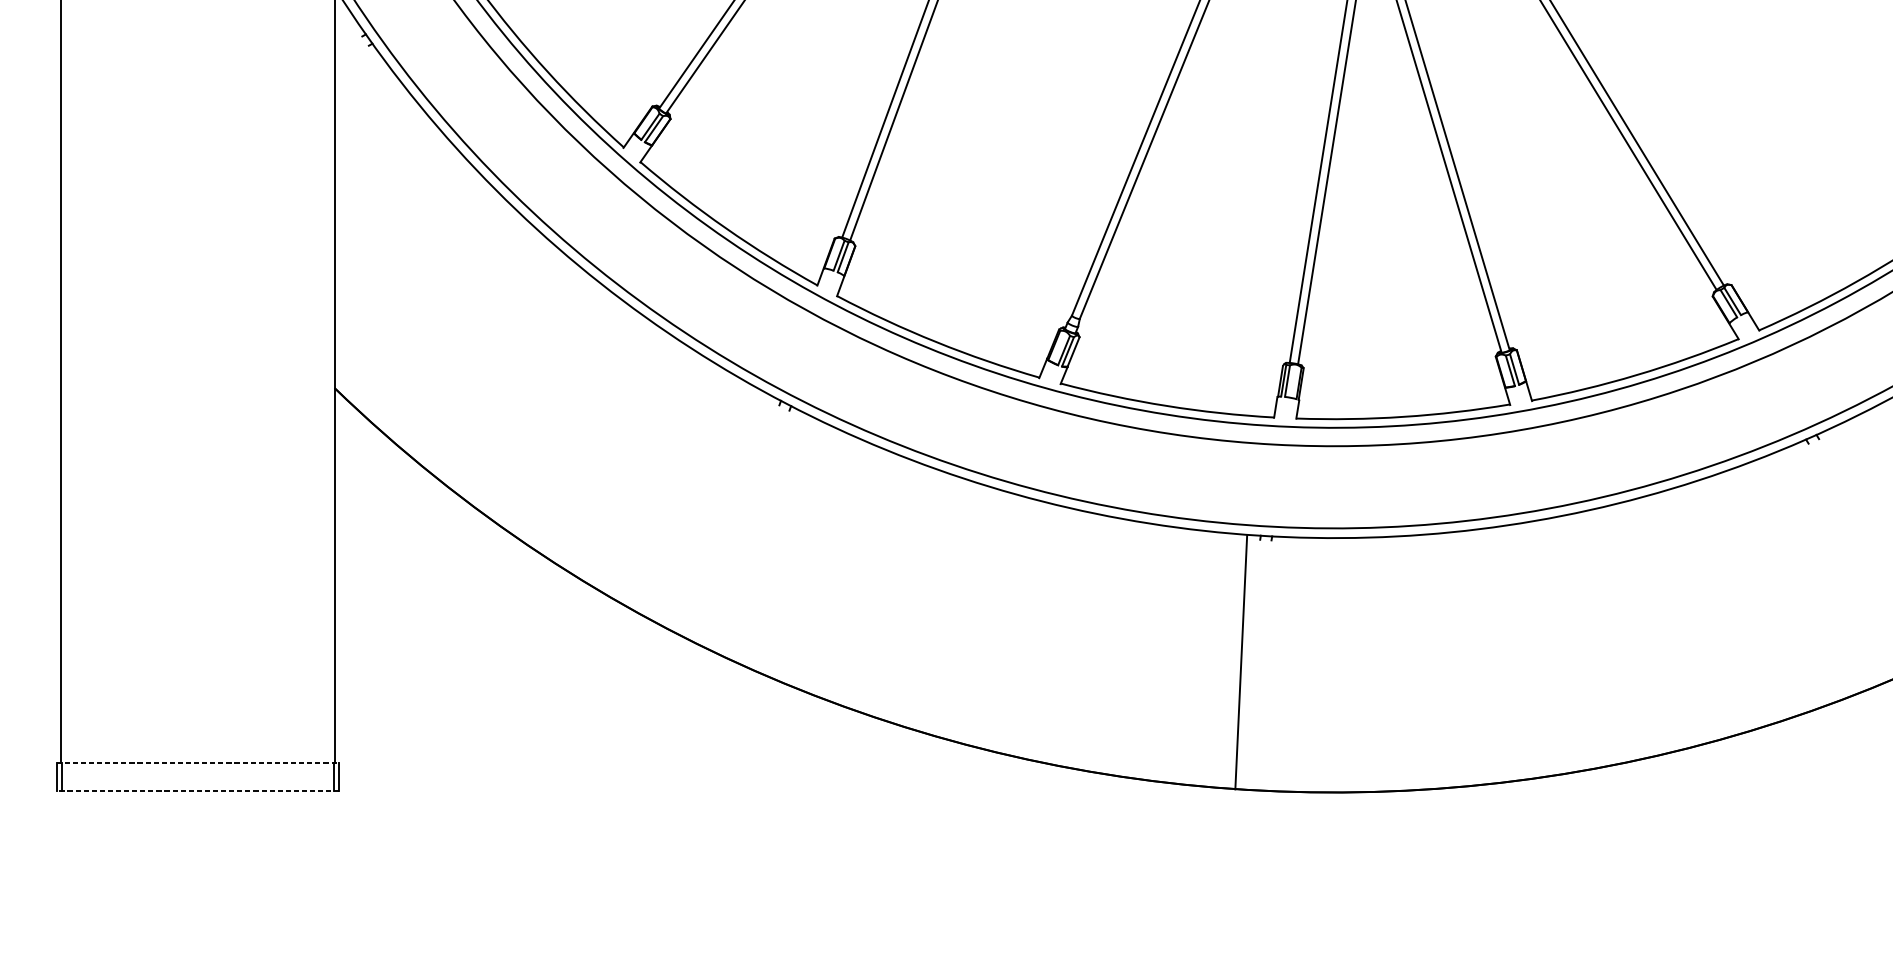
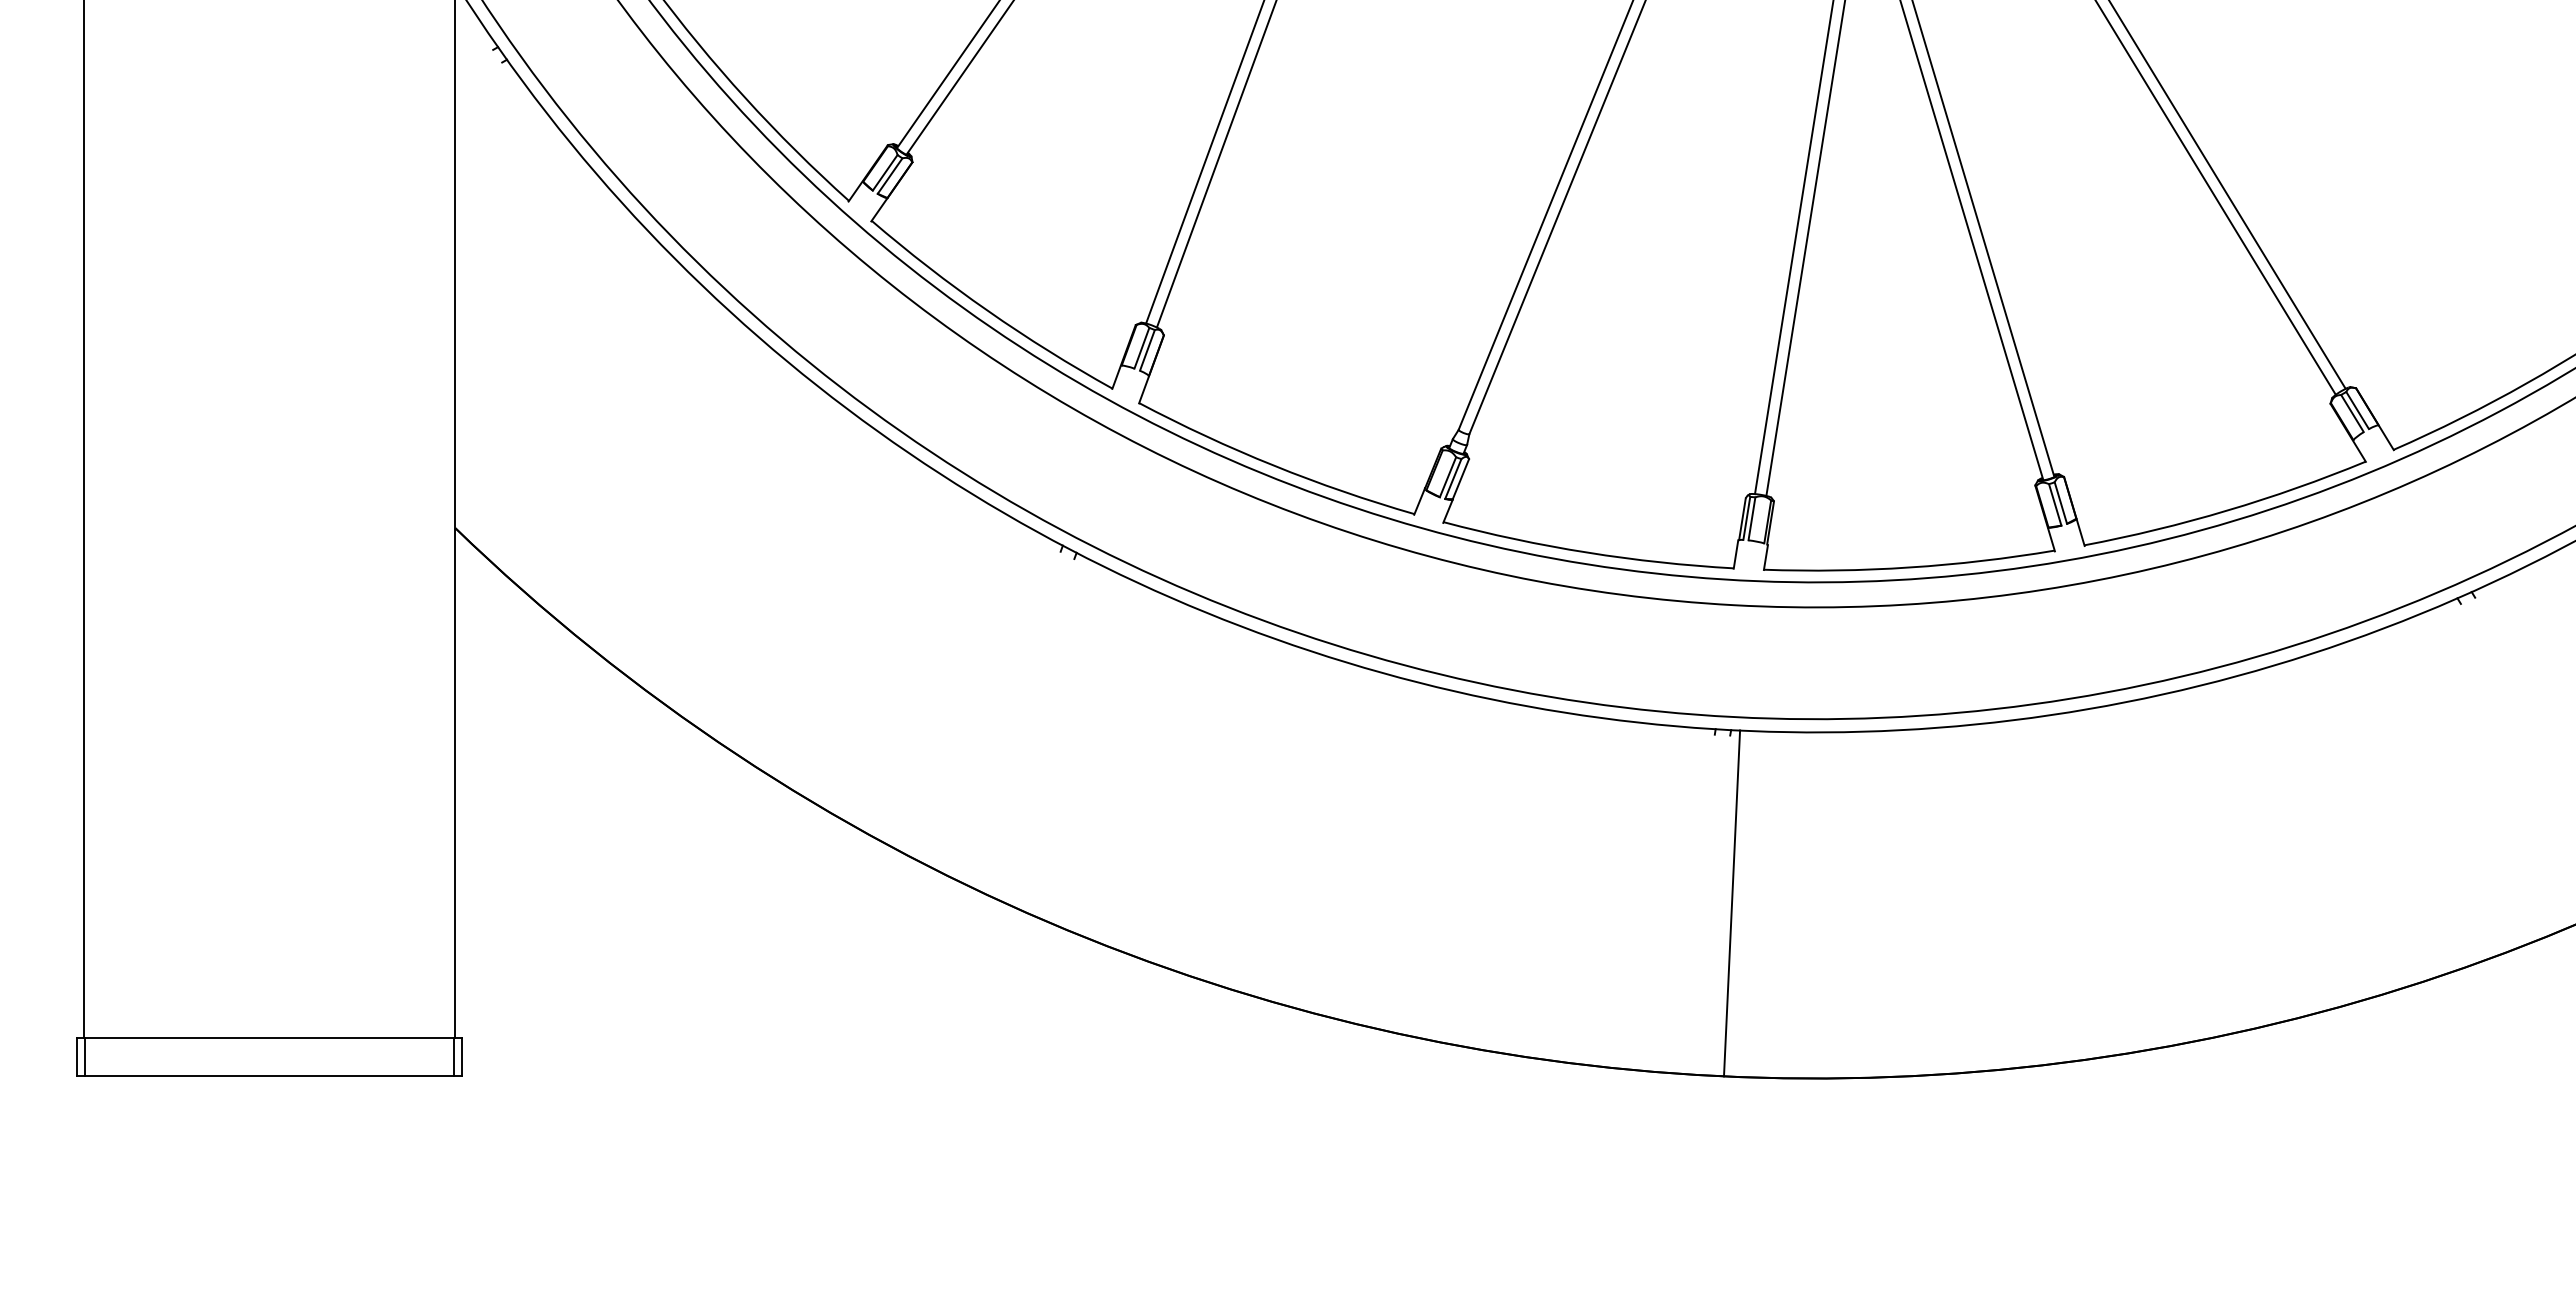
line: (1240, 662) -> (1731, 903), moved
line: (198, 762) -> (270, 1037), dashed -> solid
line: (197, 791) -> (269, 1076), dashed -> solid

